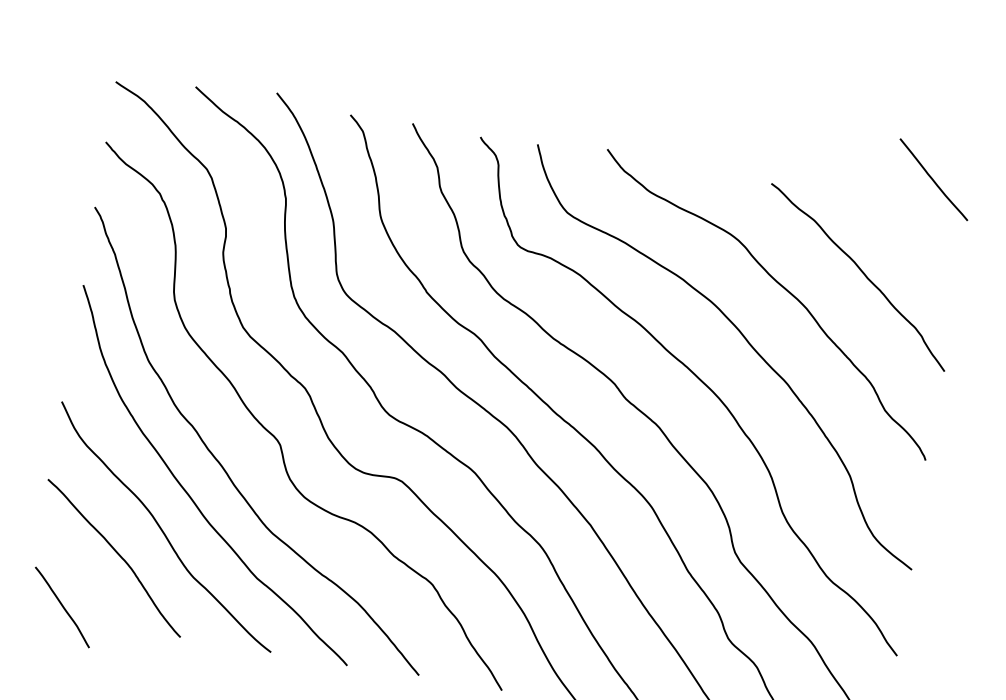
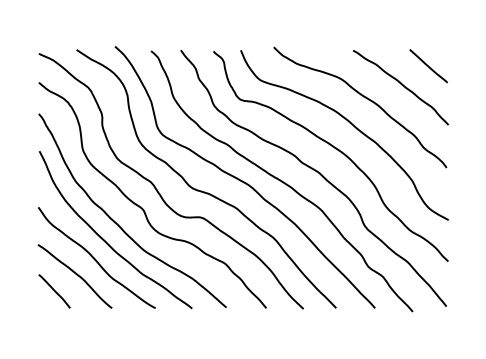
line: (933, 180) -> (428, 66), moved
line: (62, 607) -> (54, 291), moved

